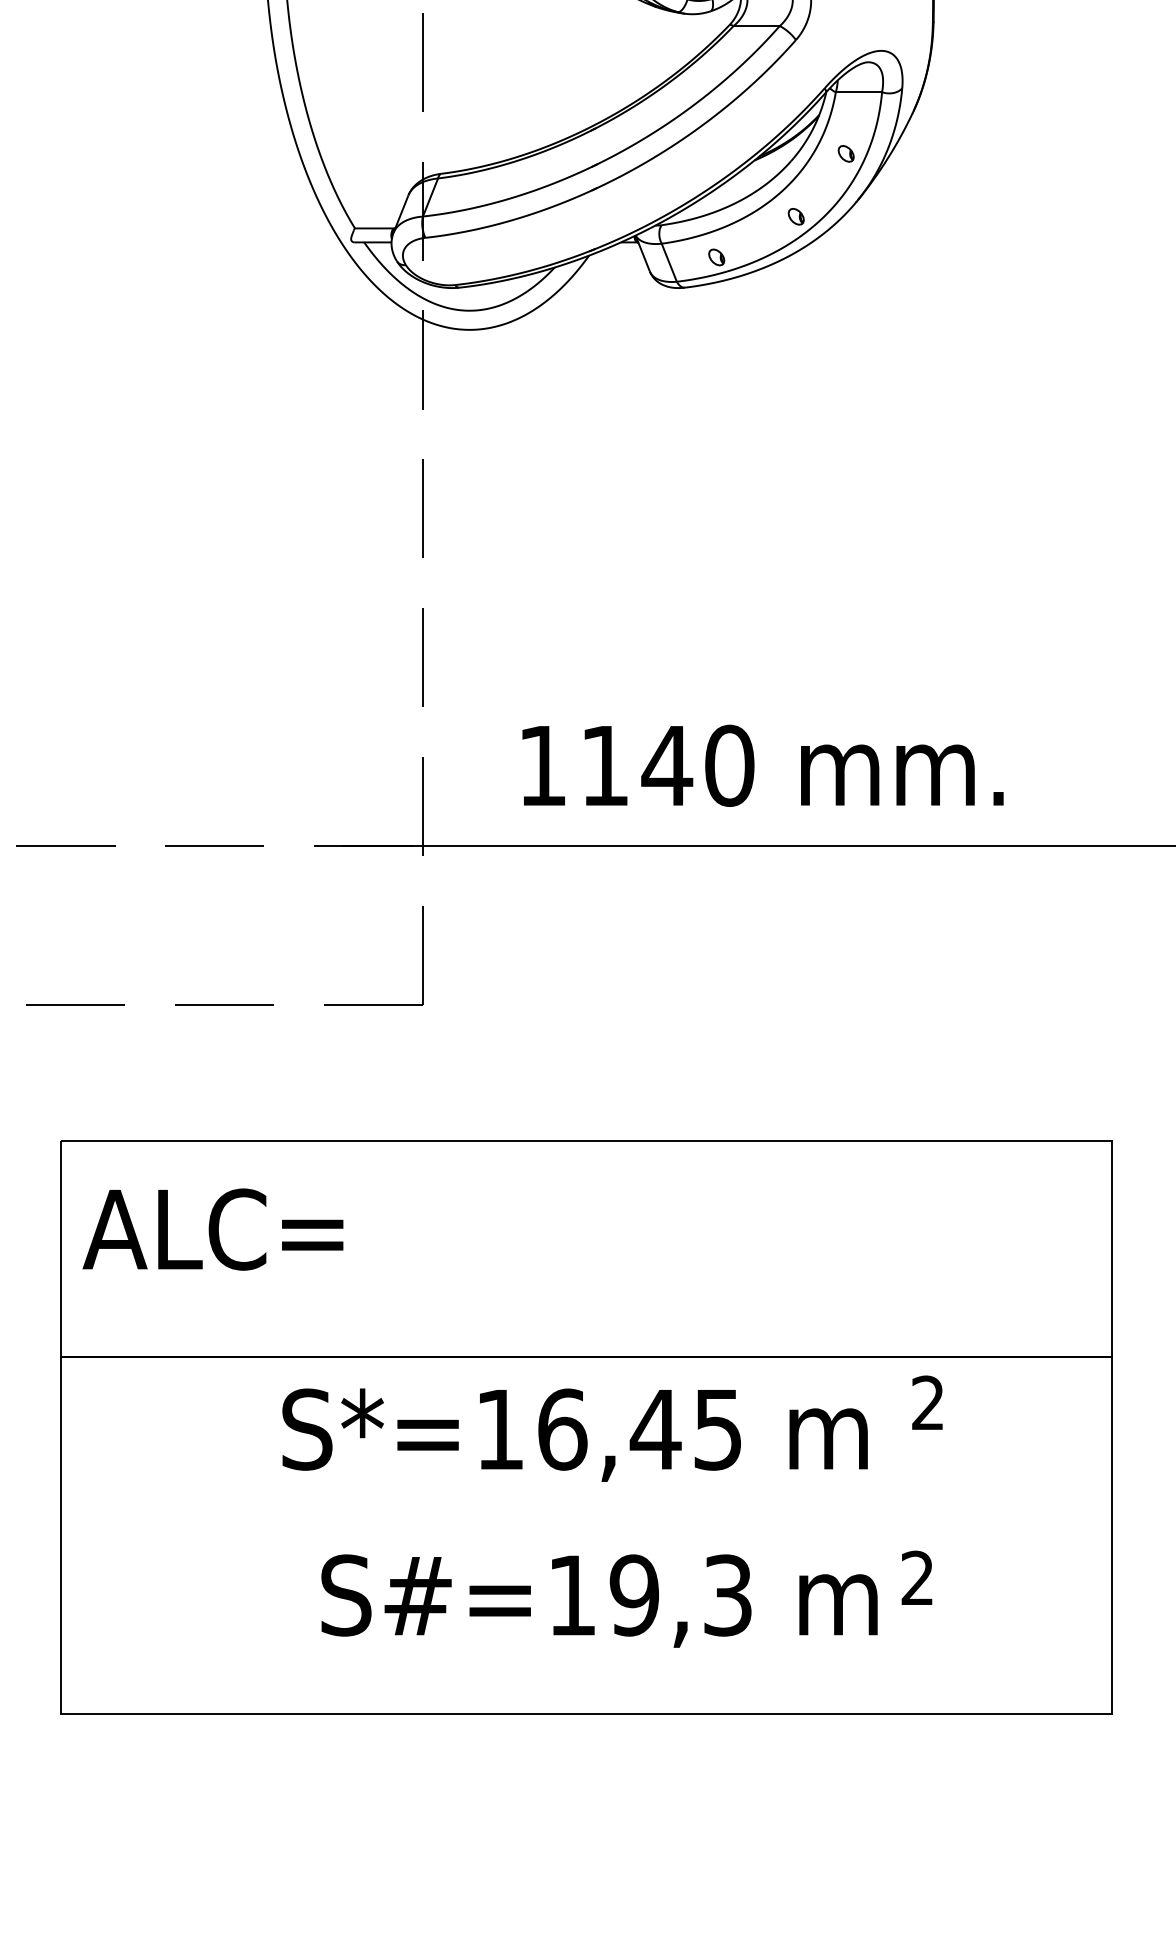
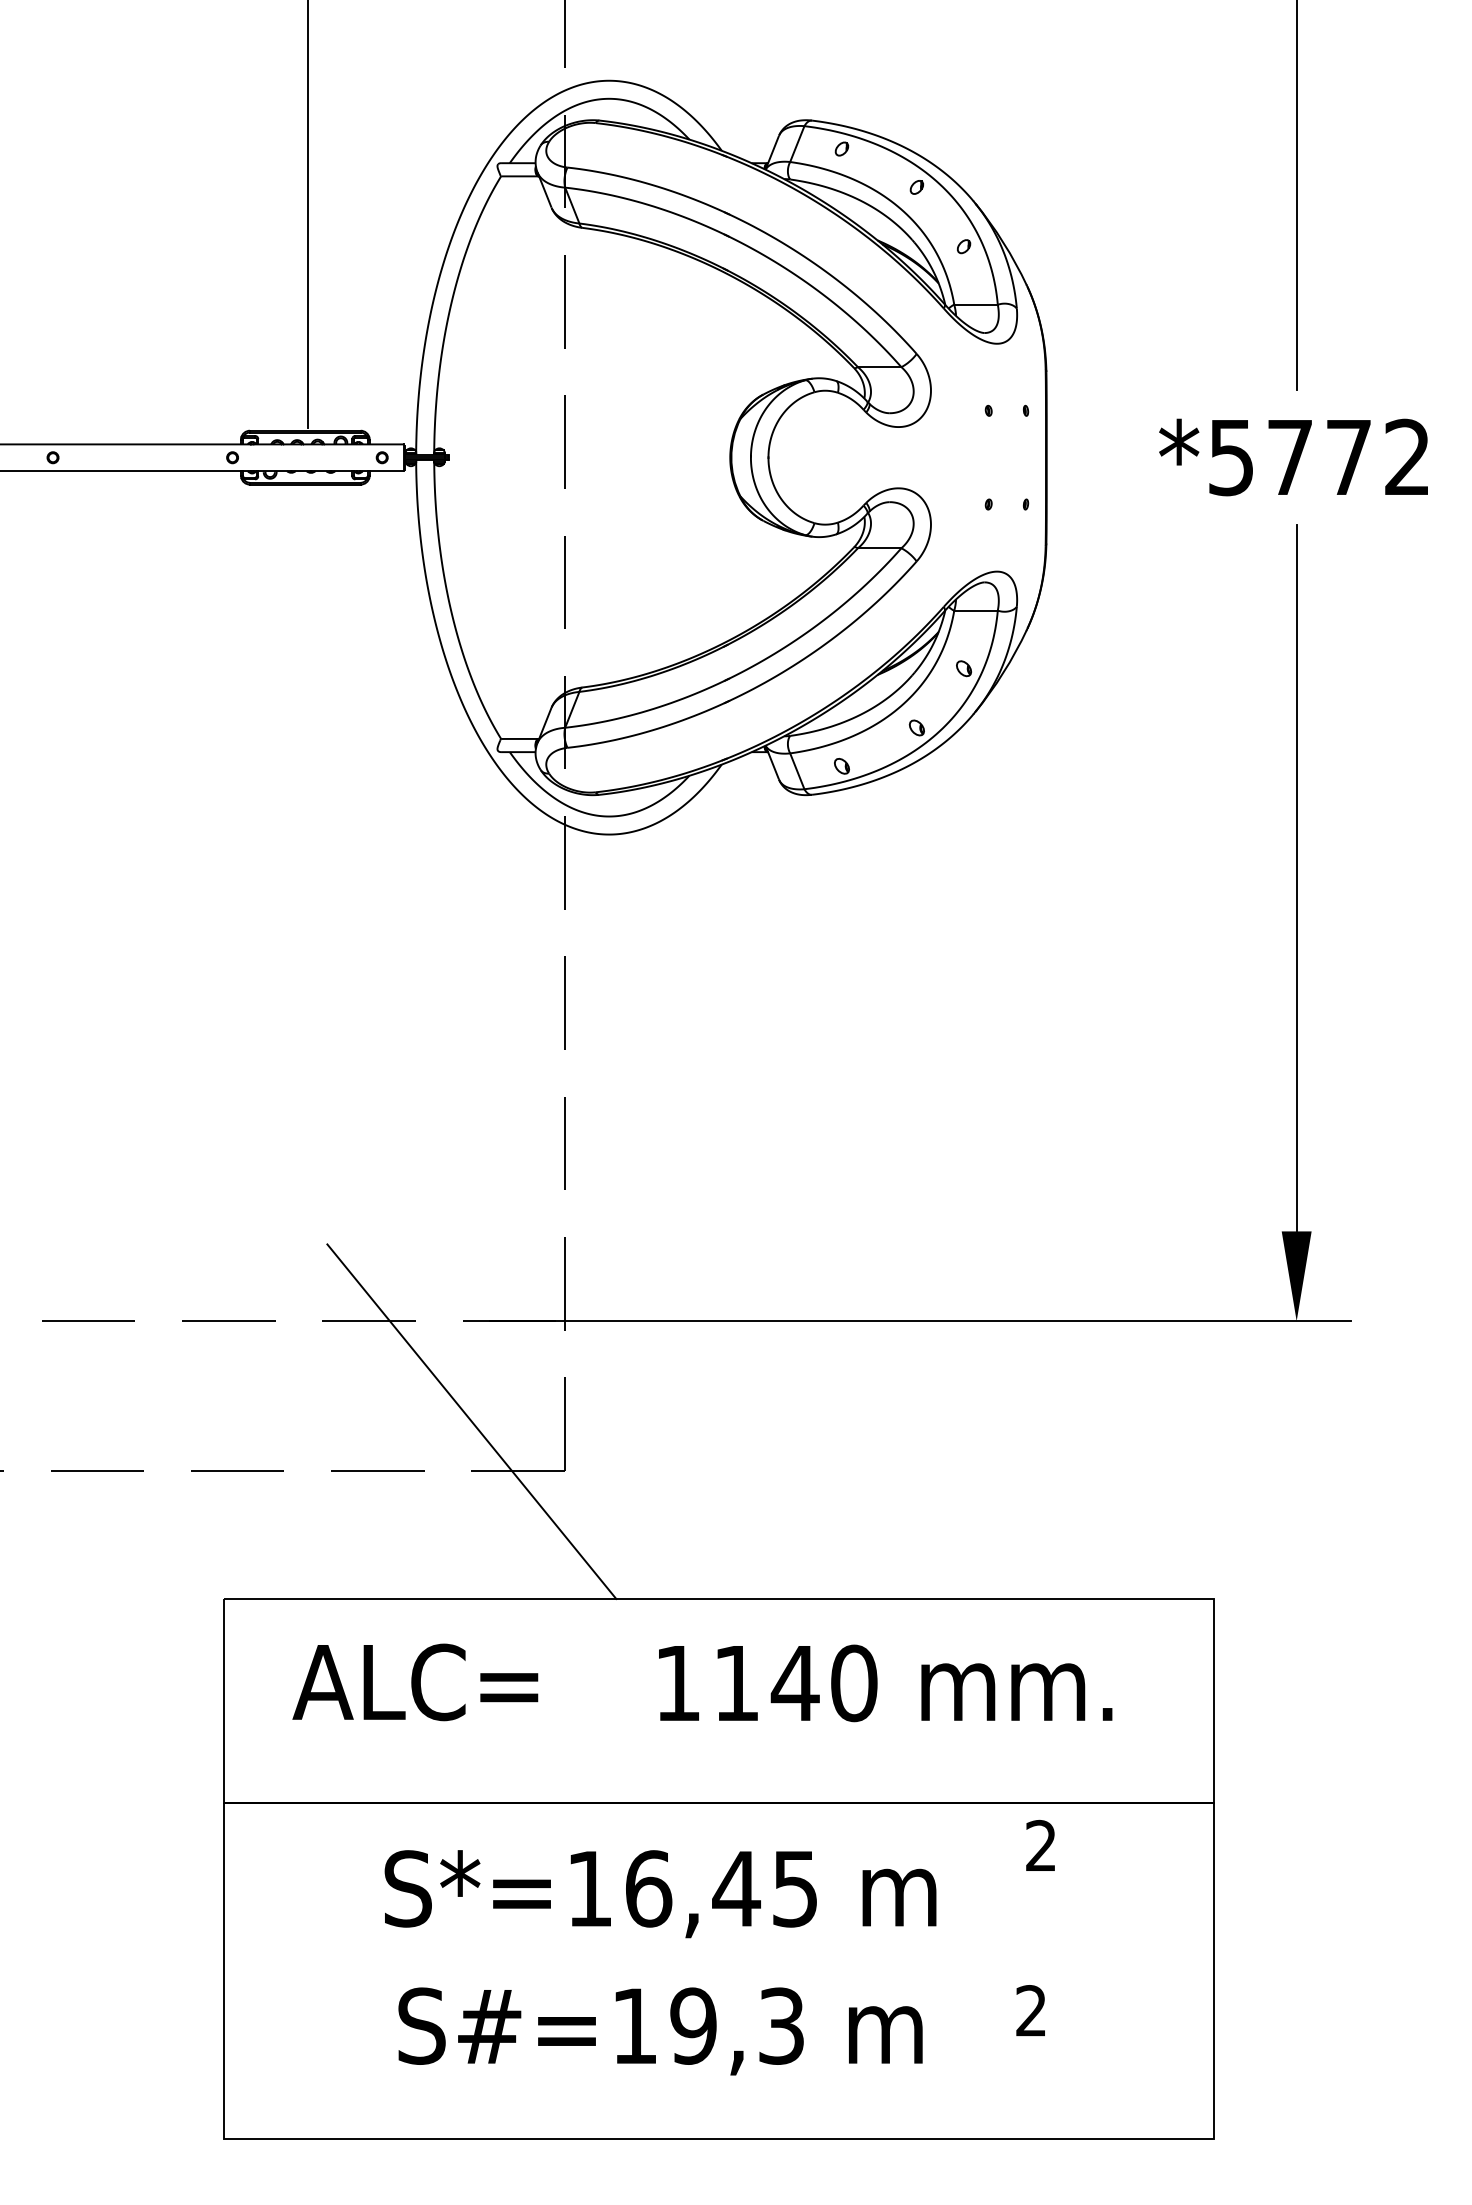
text: (762, 765) -> (885, 1683), moved
line: (323, 952) -> (471, 1421), added
text: (213, 1229) -> (415, 1682), moved
text: (575, 1435) -> (660, 1894), moved
text: (599, 1601) -> (660, 2031), moved

